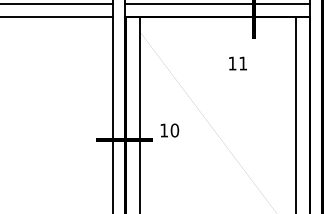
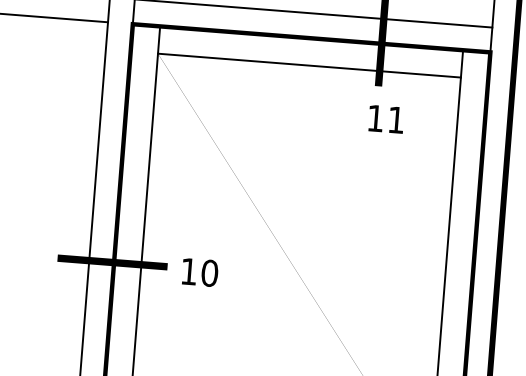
line: (217, 31) -> (309, 66), added
text: (237, 63) -> (385, 119), moved
text: (169, 130) -> (199, 272), moved

